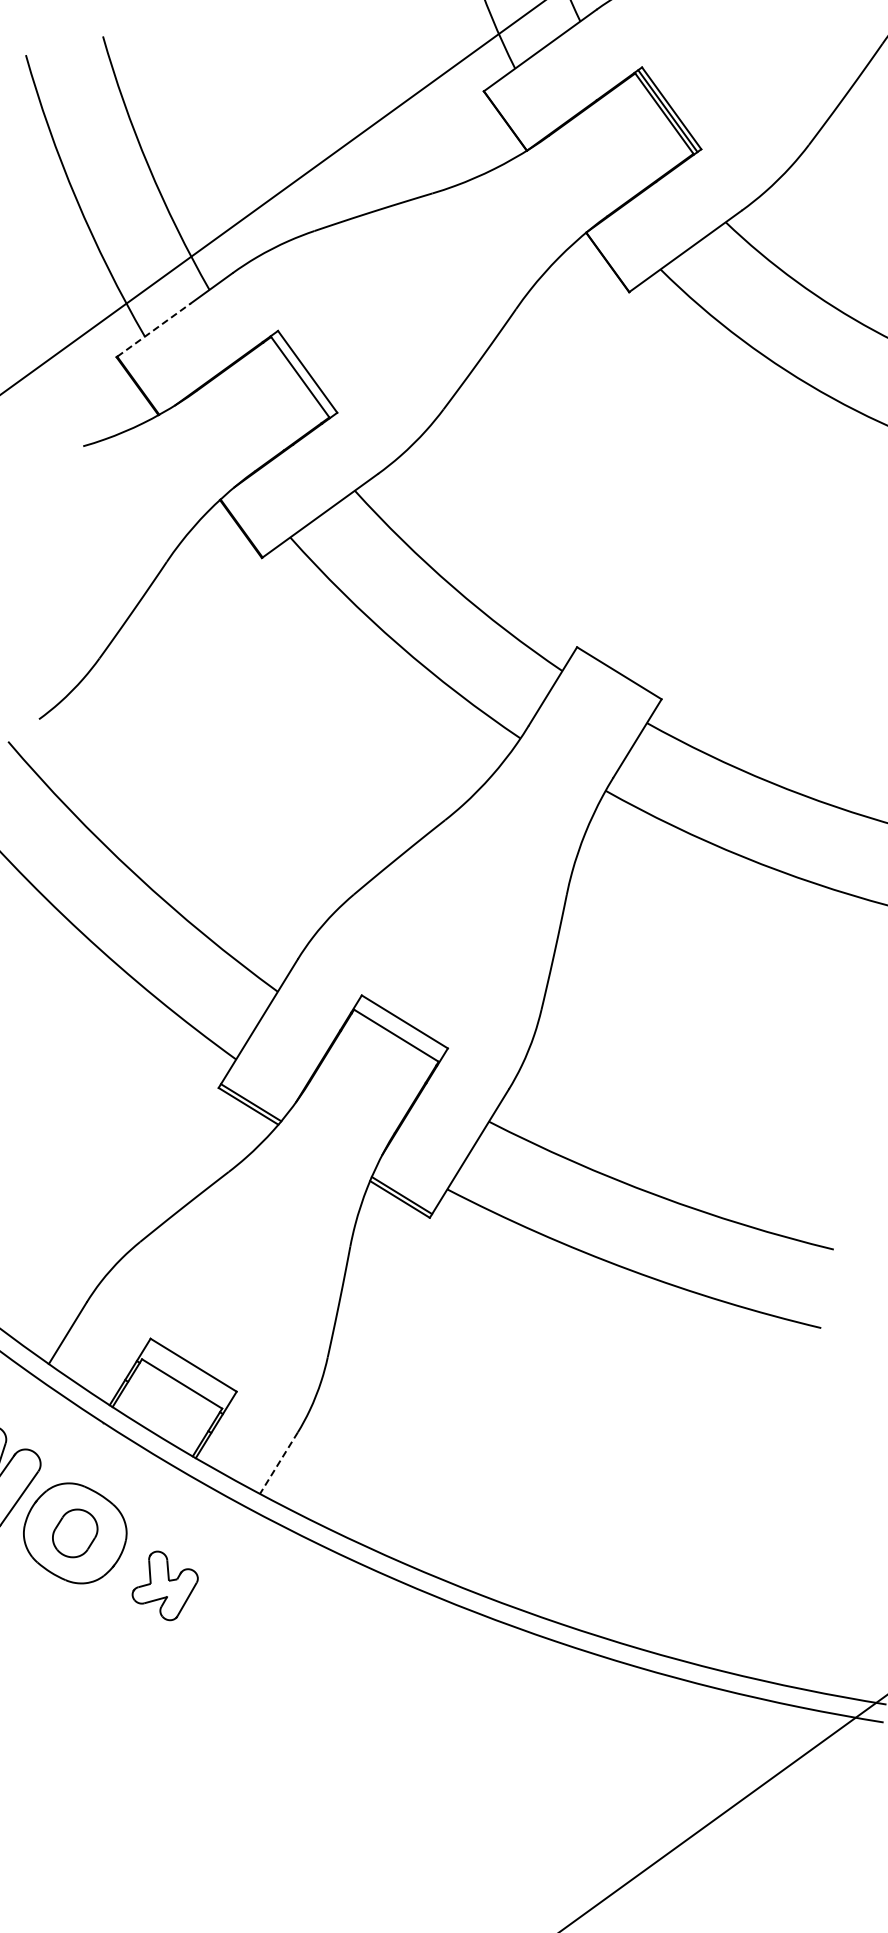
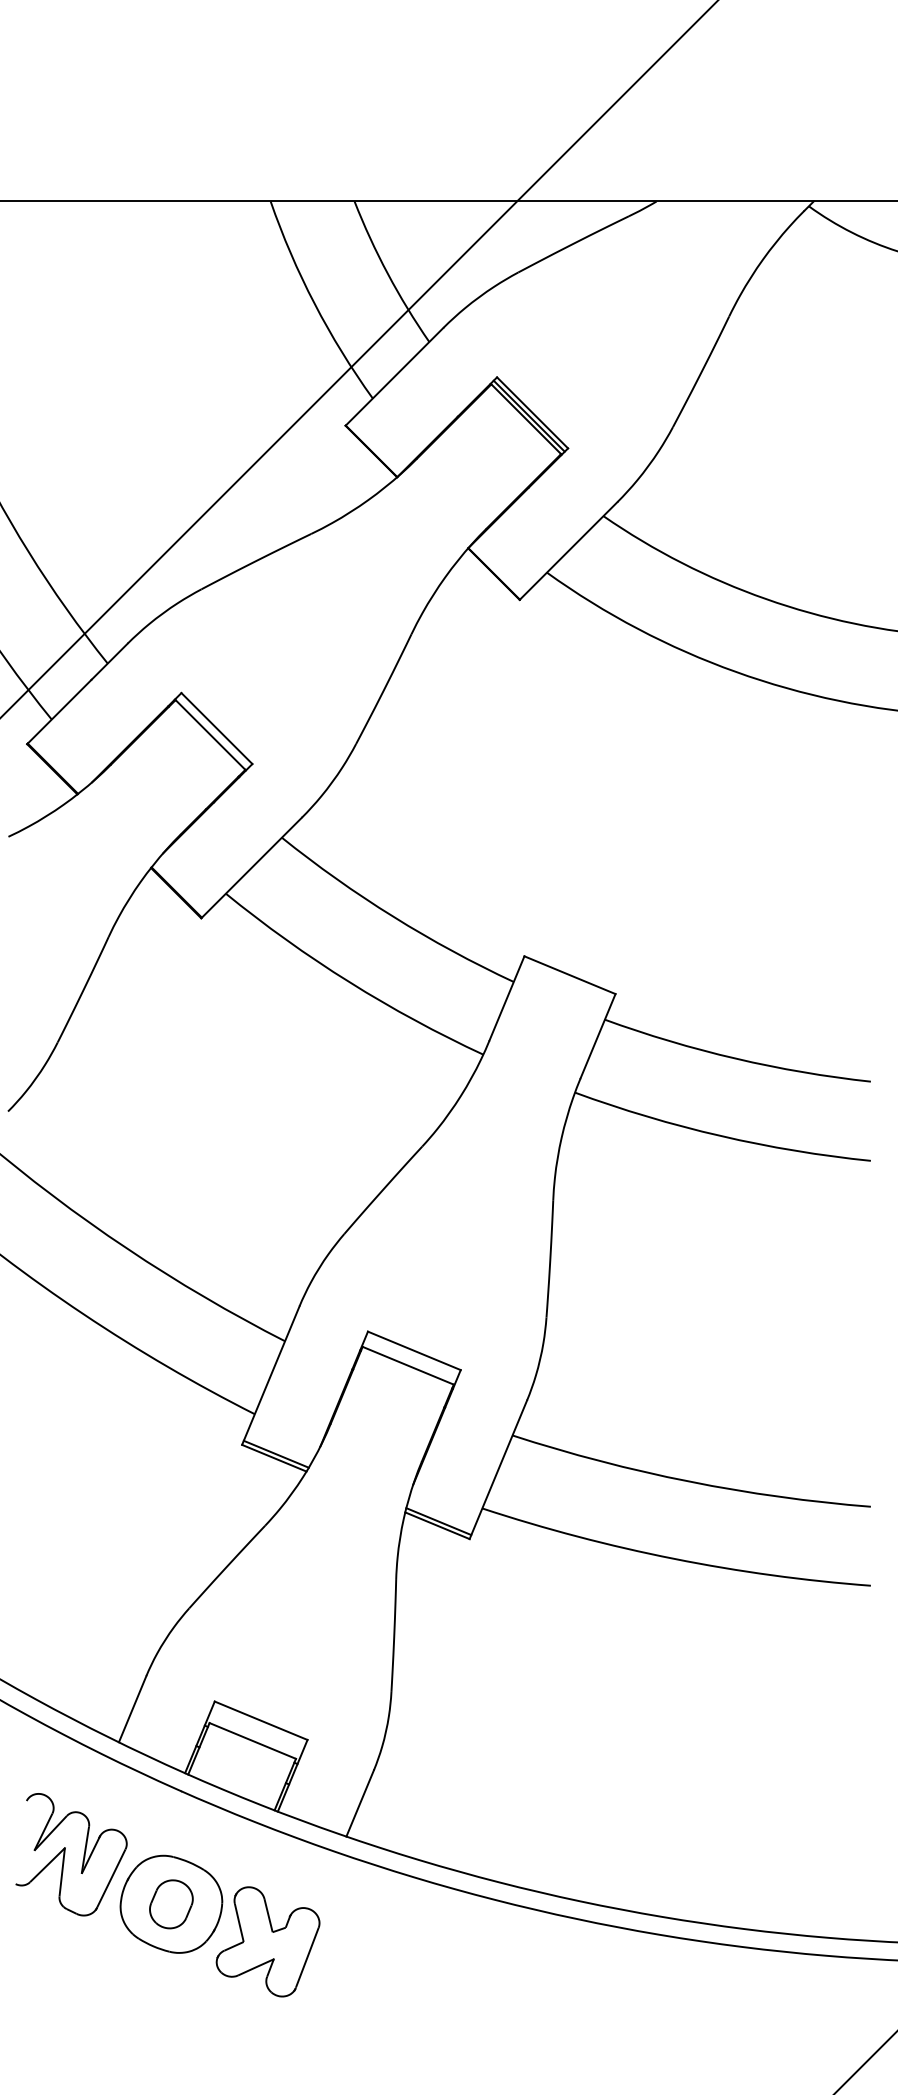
line: (154, 330) -> (60, 711), dashed -> solid
line: (279, 1463) -> (360, 1803), dashed -> solid
part: (164, 1585) -> (267, 1941), size x1.67

